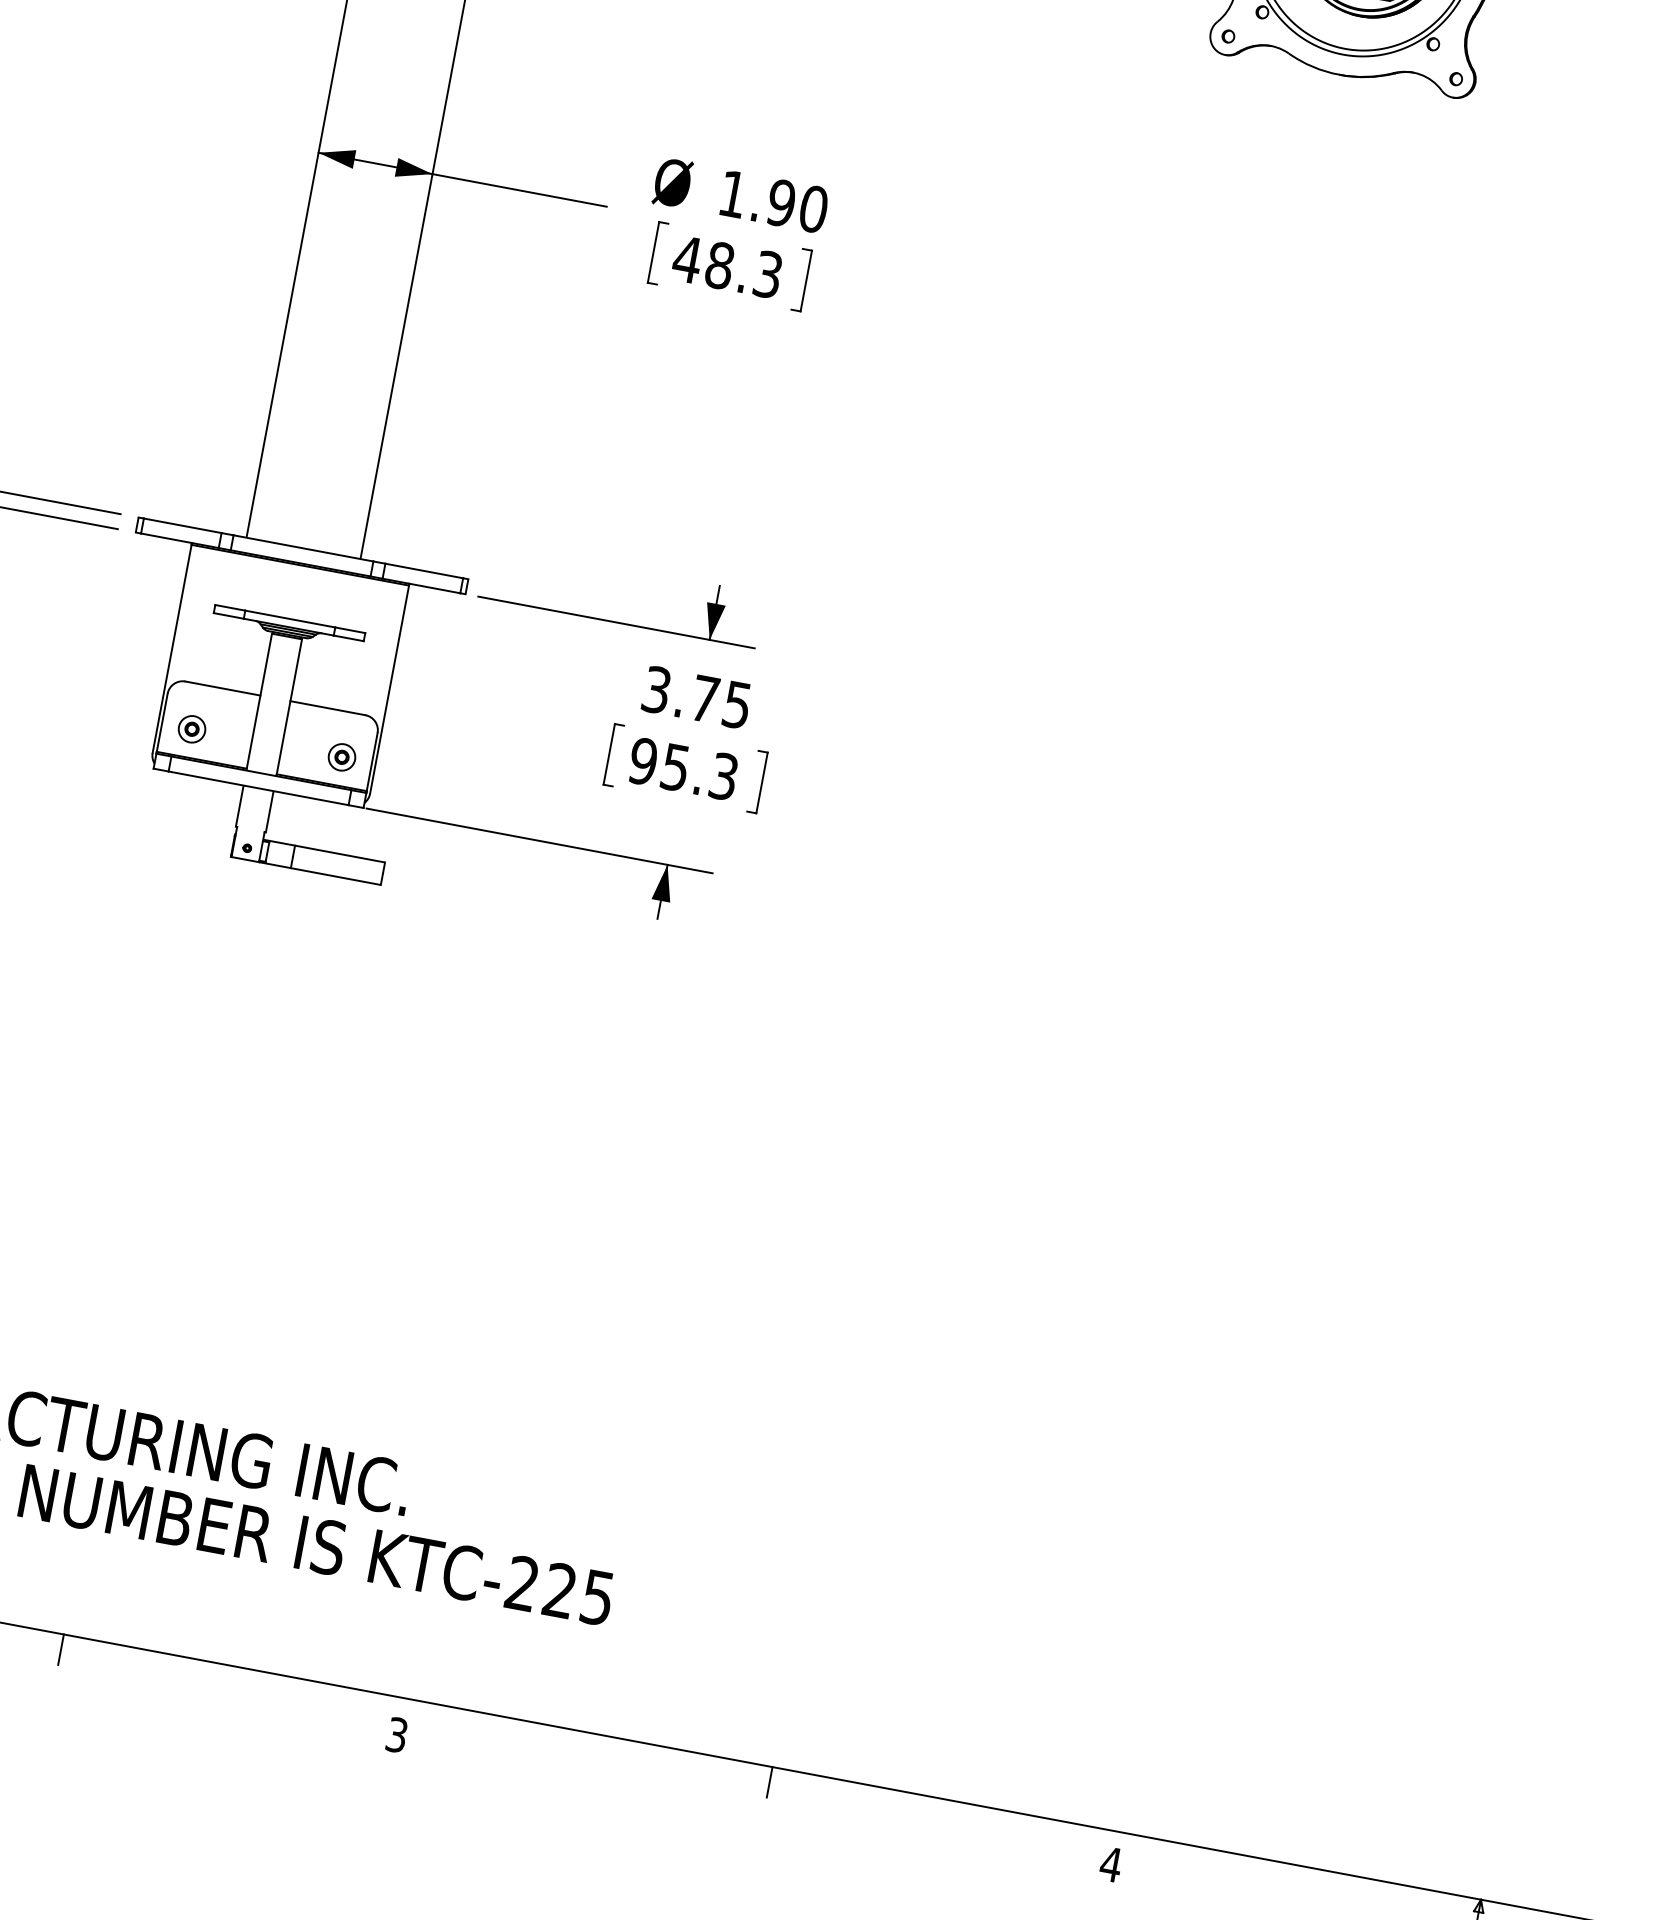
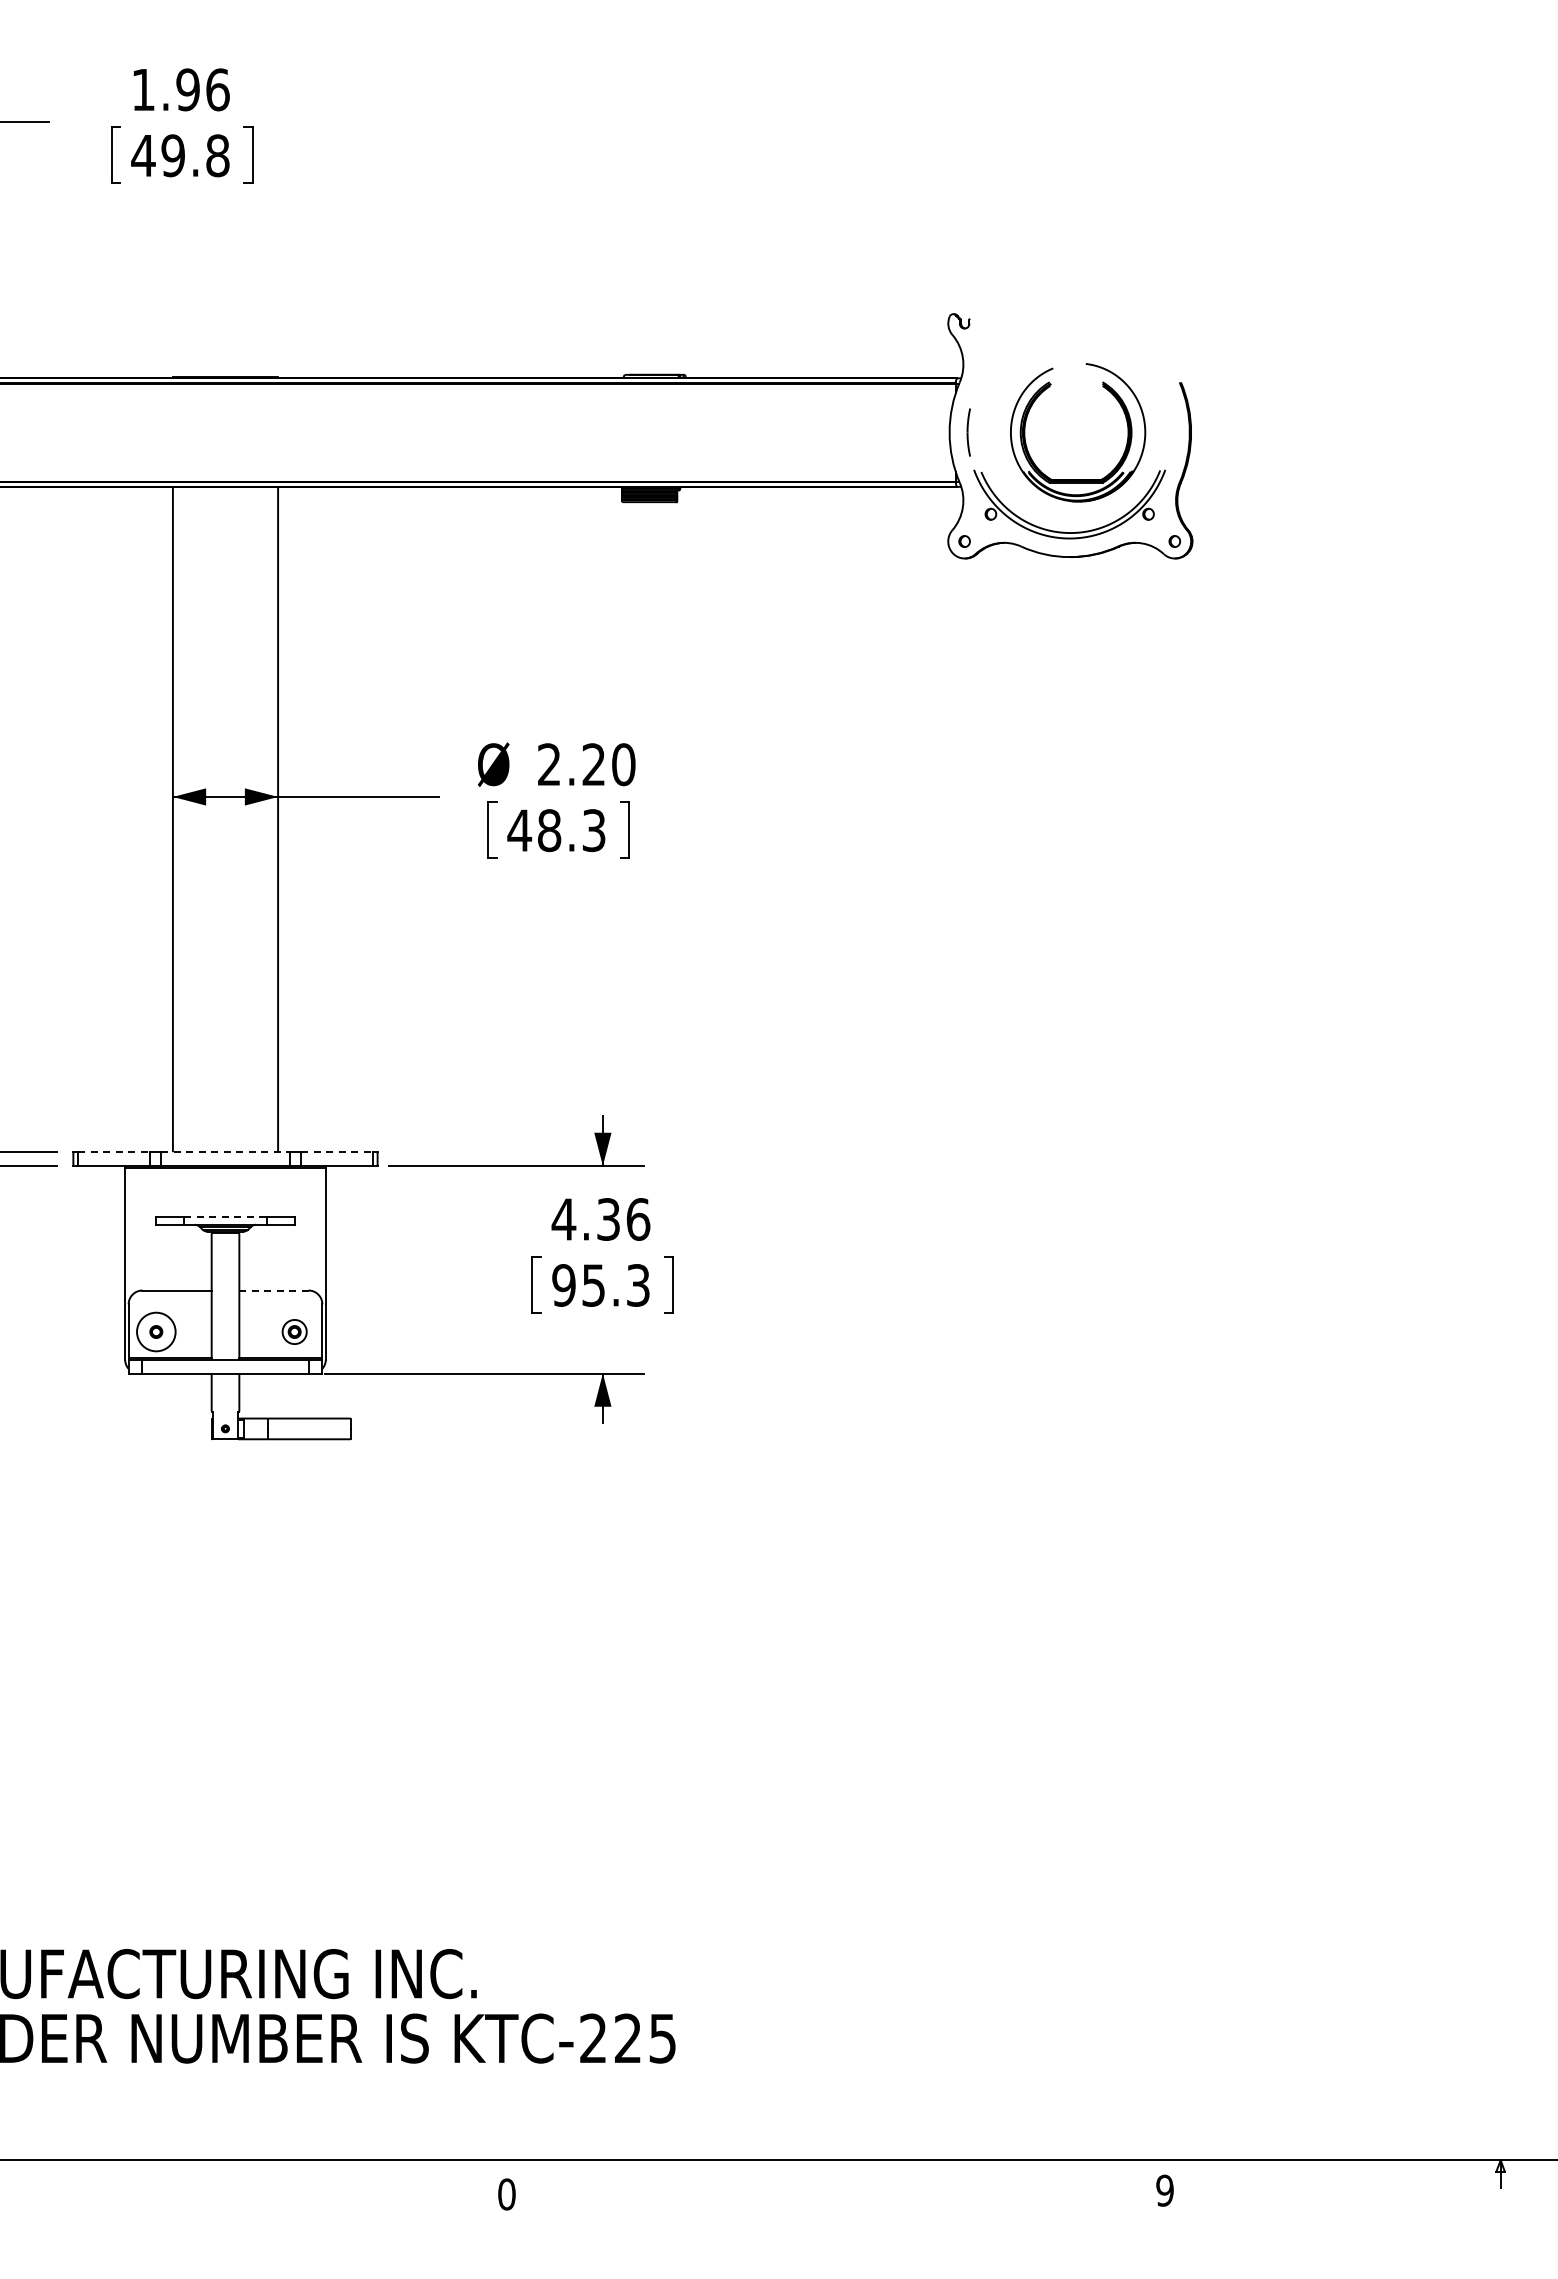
text: (757, 198) -> (571, 764), 1.90 -> 2.20
line: (183, 526) -> (114, 1152), solid -> dashed
line: (303, 548) -> (225, 1152), solid -> dashed
line: (423, 571) -> (336, 1152), solid -> dashed
line: (290, 619) -> (225, 1217), solid -> dashed
text: (696, 697) -> (600, 1219), 3.75 -> 4.36
line: (327, 708) -> (273, 1290), solid -> dashed
circle: (192, 728) -> (156, 1331), size x1.6
line: (61, 1649) -> (193, 2174), removed
text: (396, 1735) -> (506, 2194), 3 -> 0
line: (769, 1782) -> (846, 2174), removed
text: (1110, 1864) -> (1164, 2190), 4 -> 9

